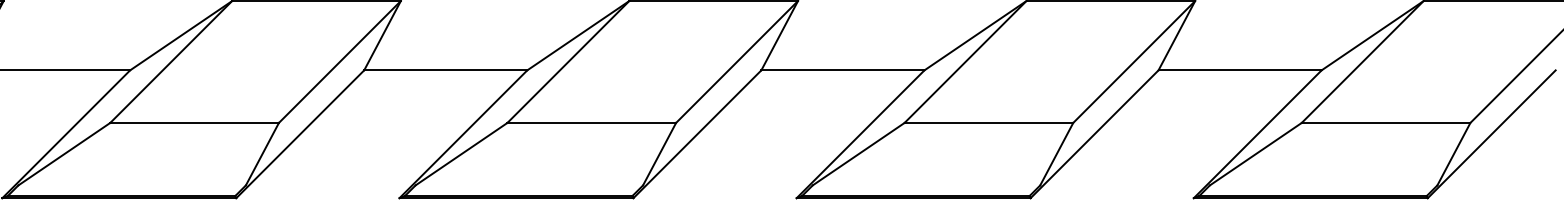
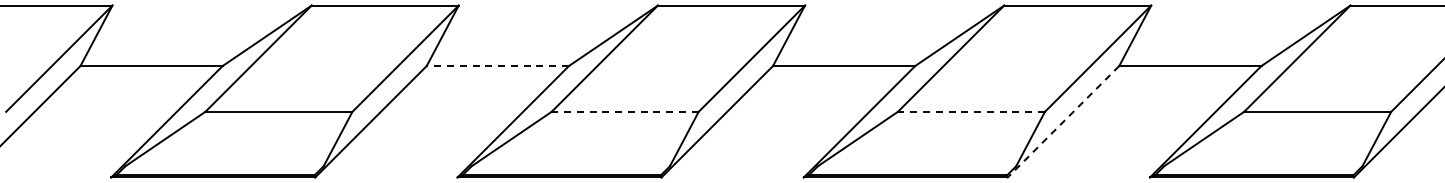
line: (445, 70) -> (497, 66), solid -> dashed
line: (592, 122) -> (625, 111), solid -> dashed
line: (989, 122) -> (971, 111), solid -> dashed
line: (1094, 134) -> (1063, 121), solid -> dashed

